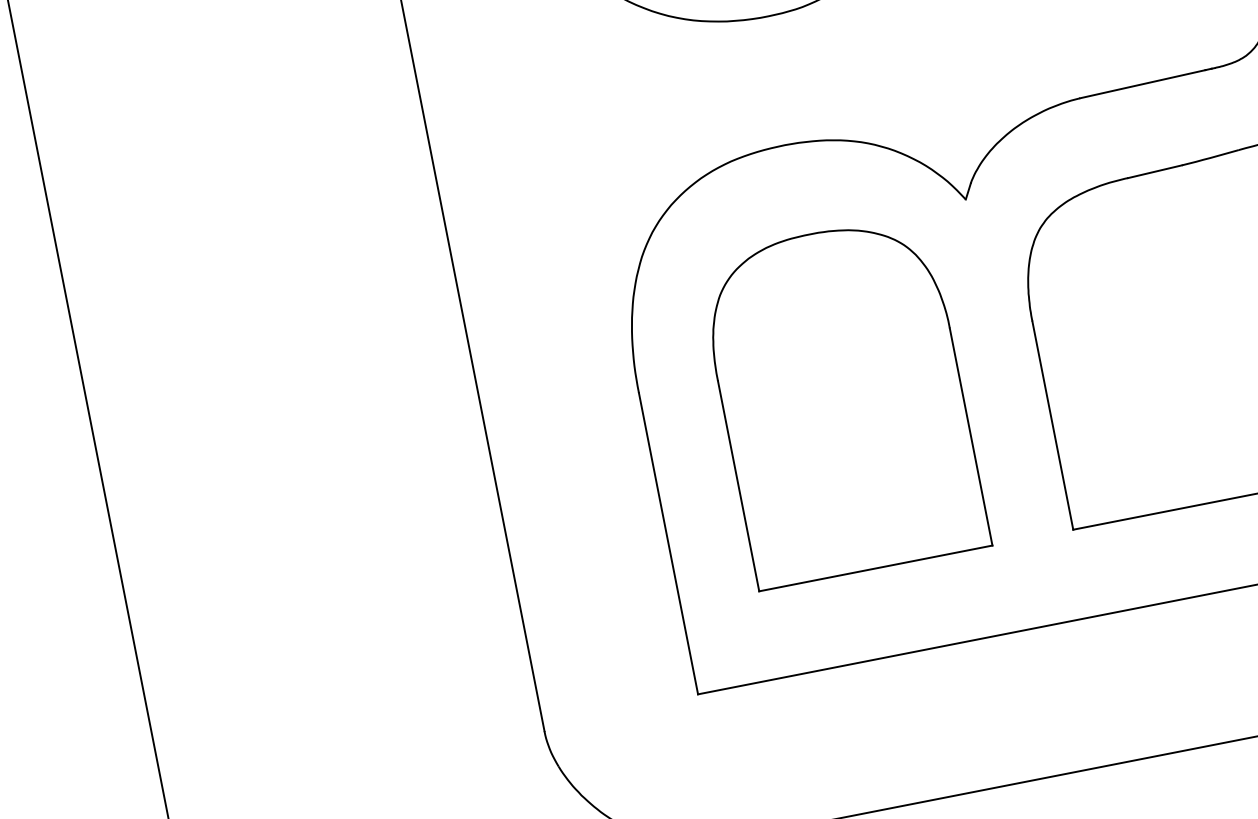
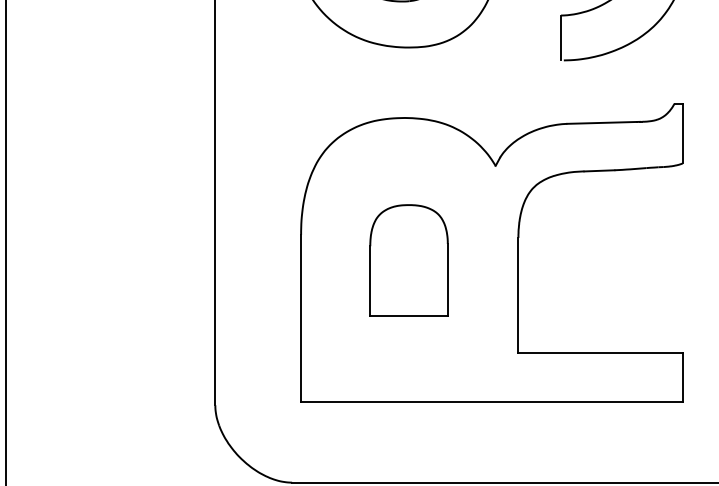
part: (841, 401) -> (408, 260), size x0.6

